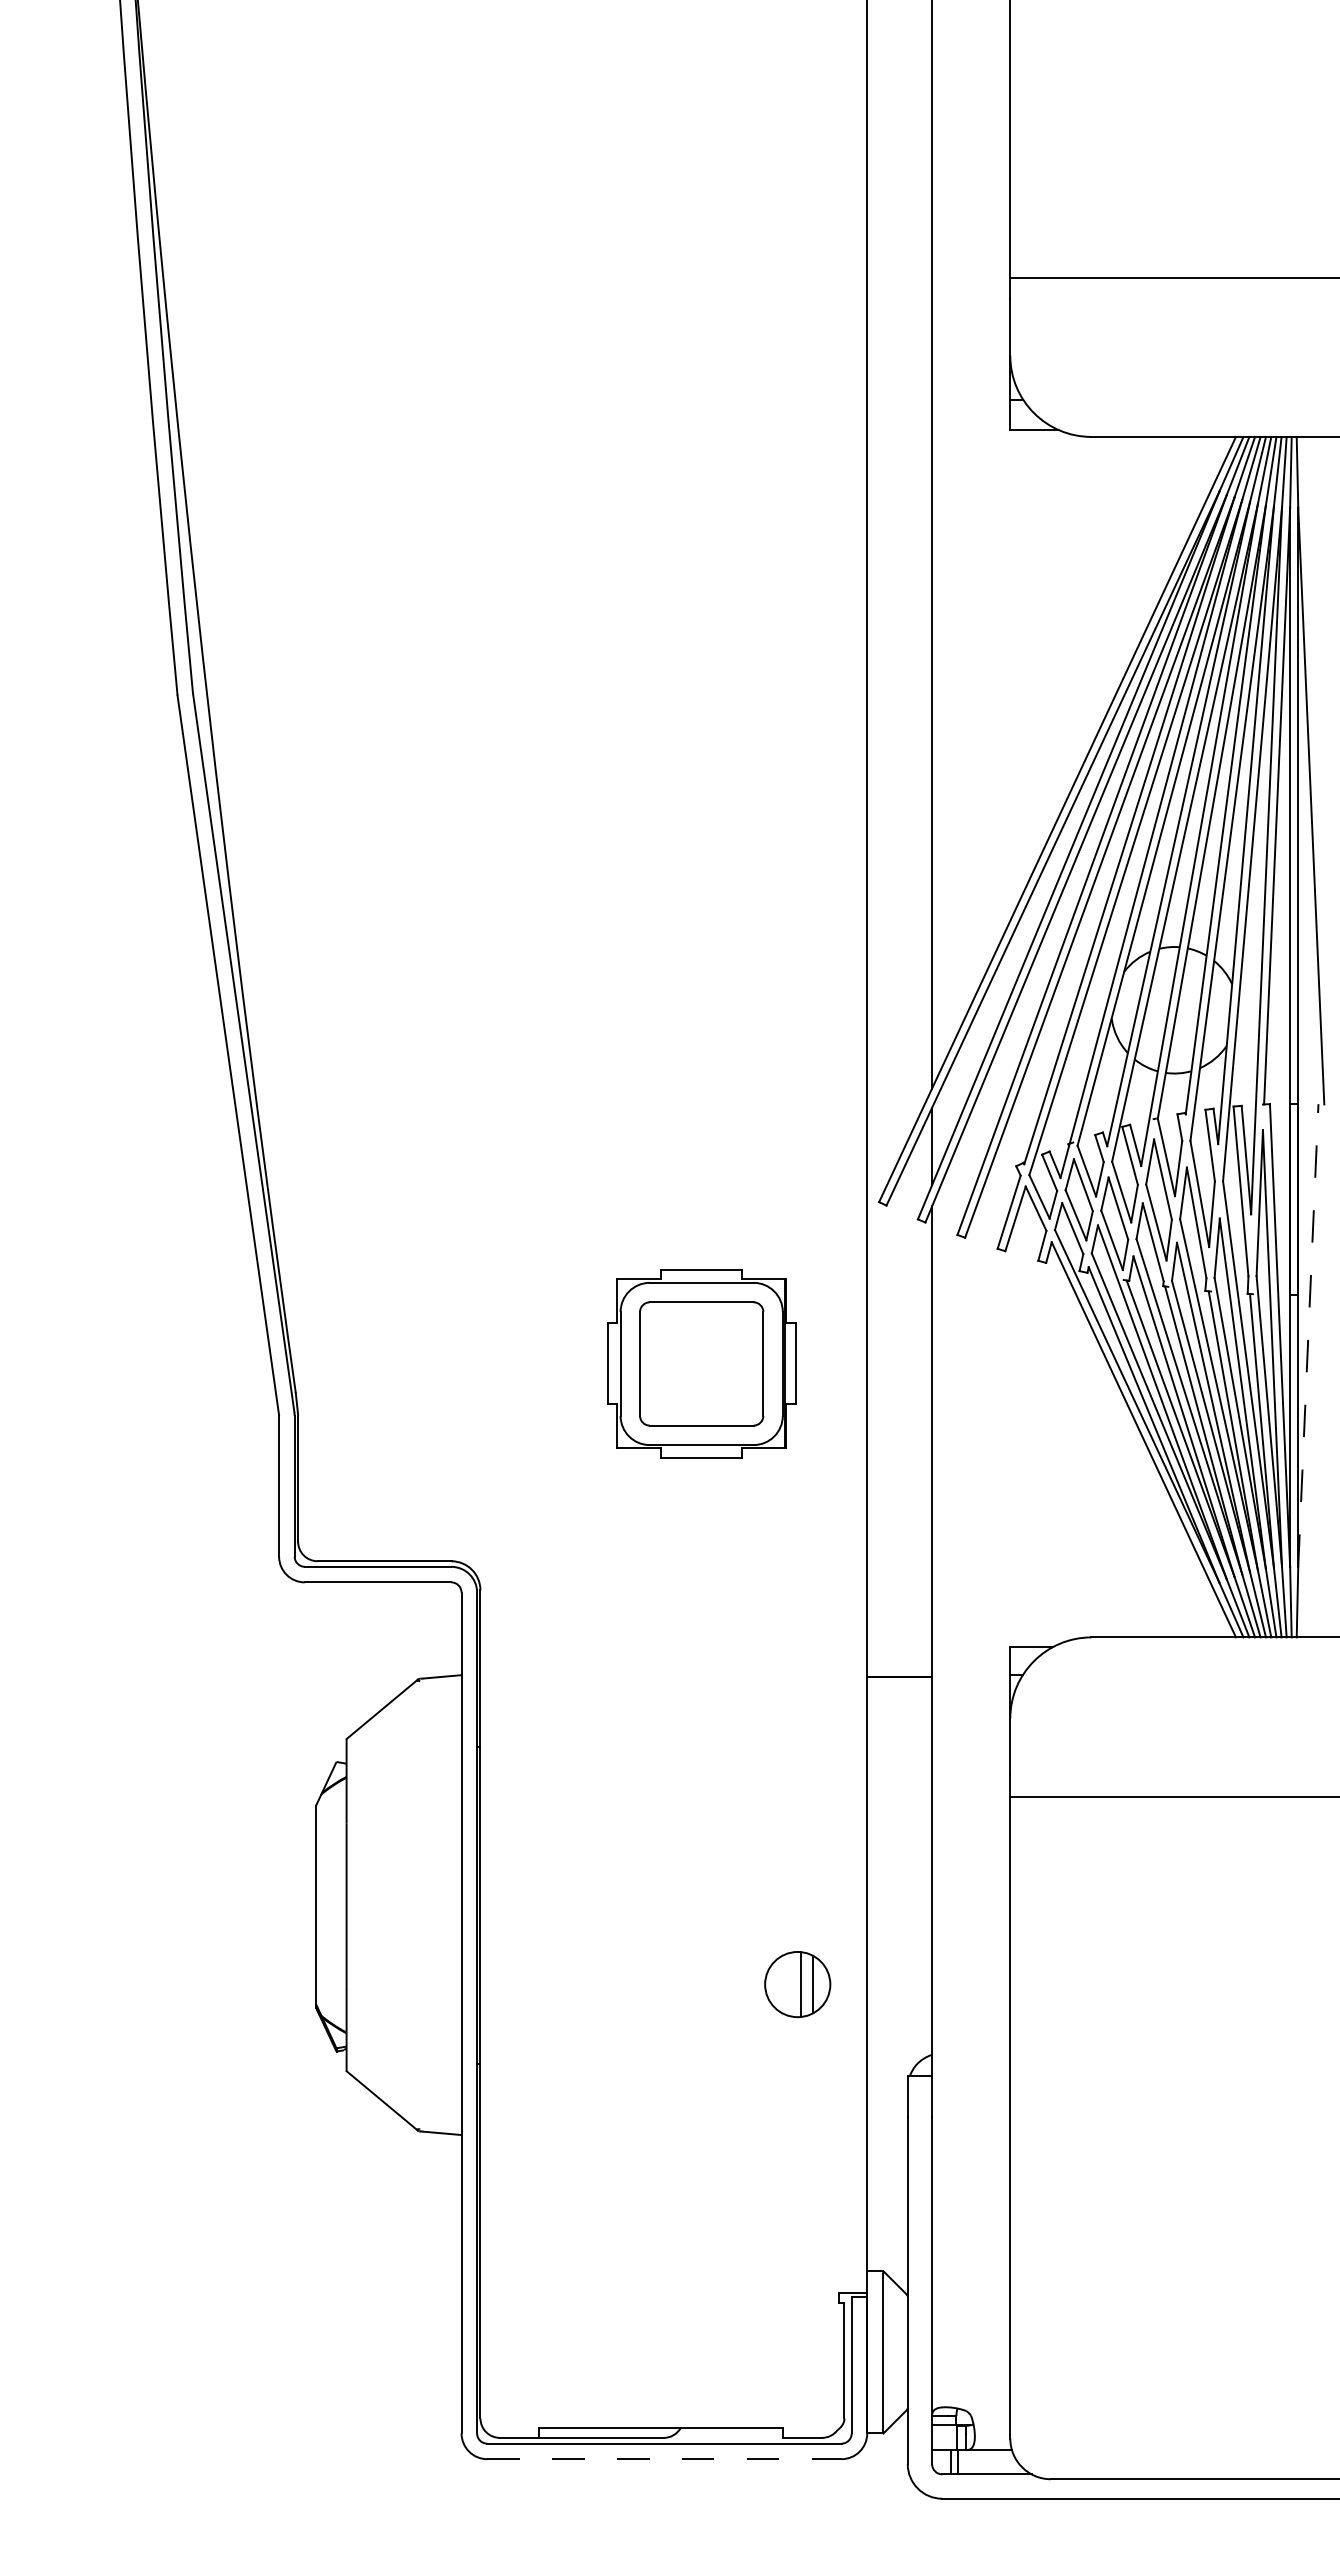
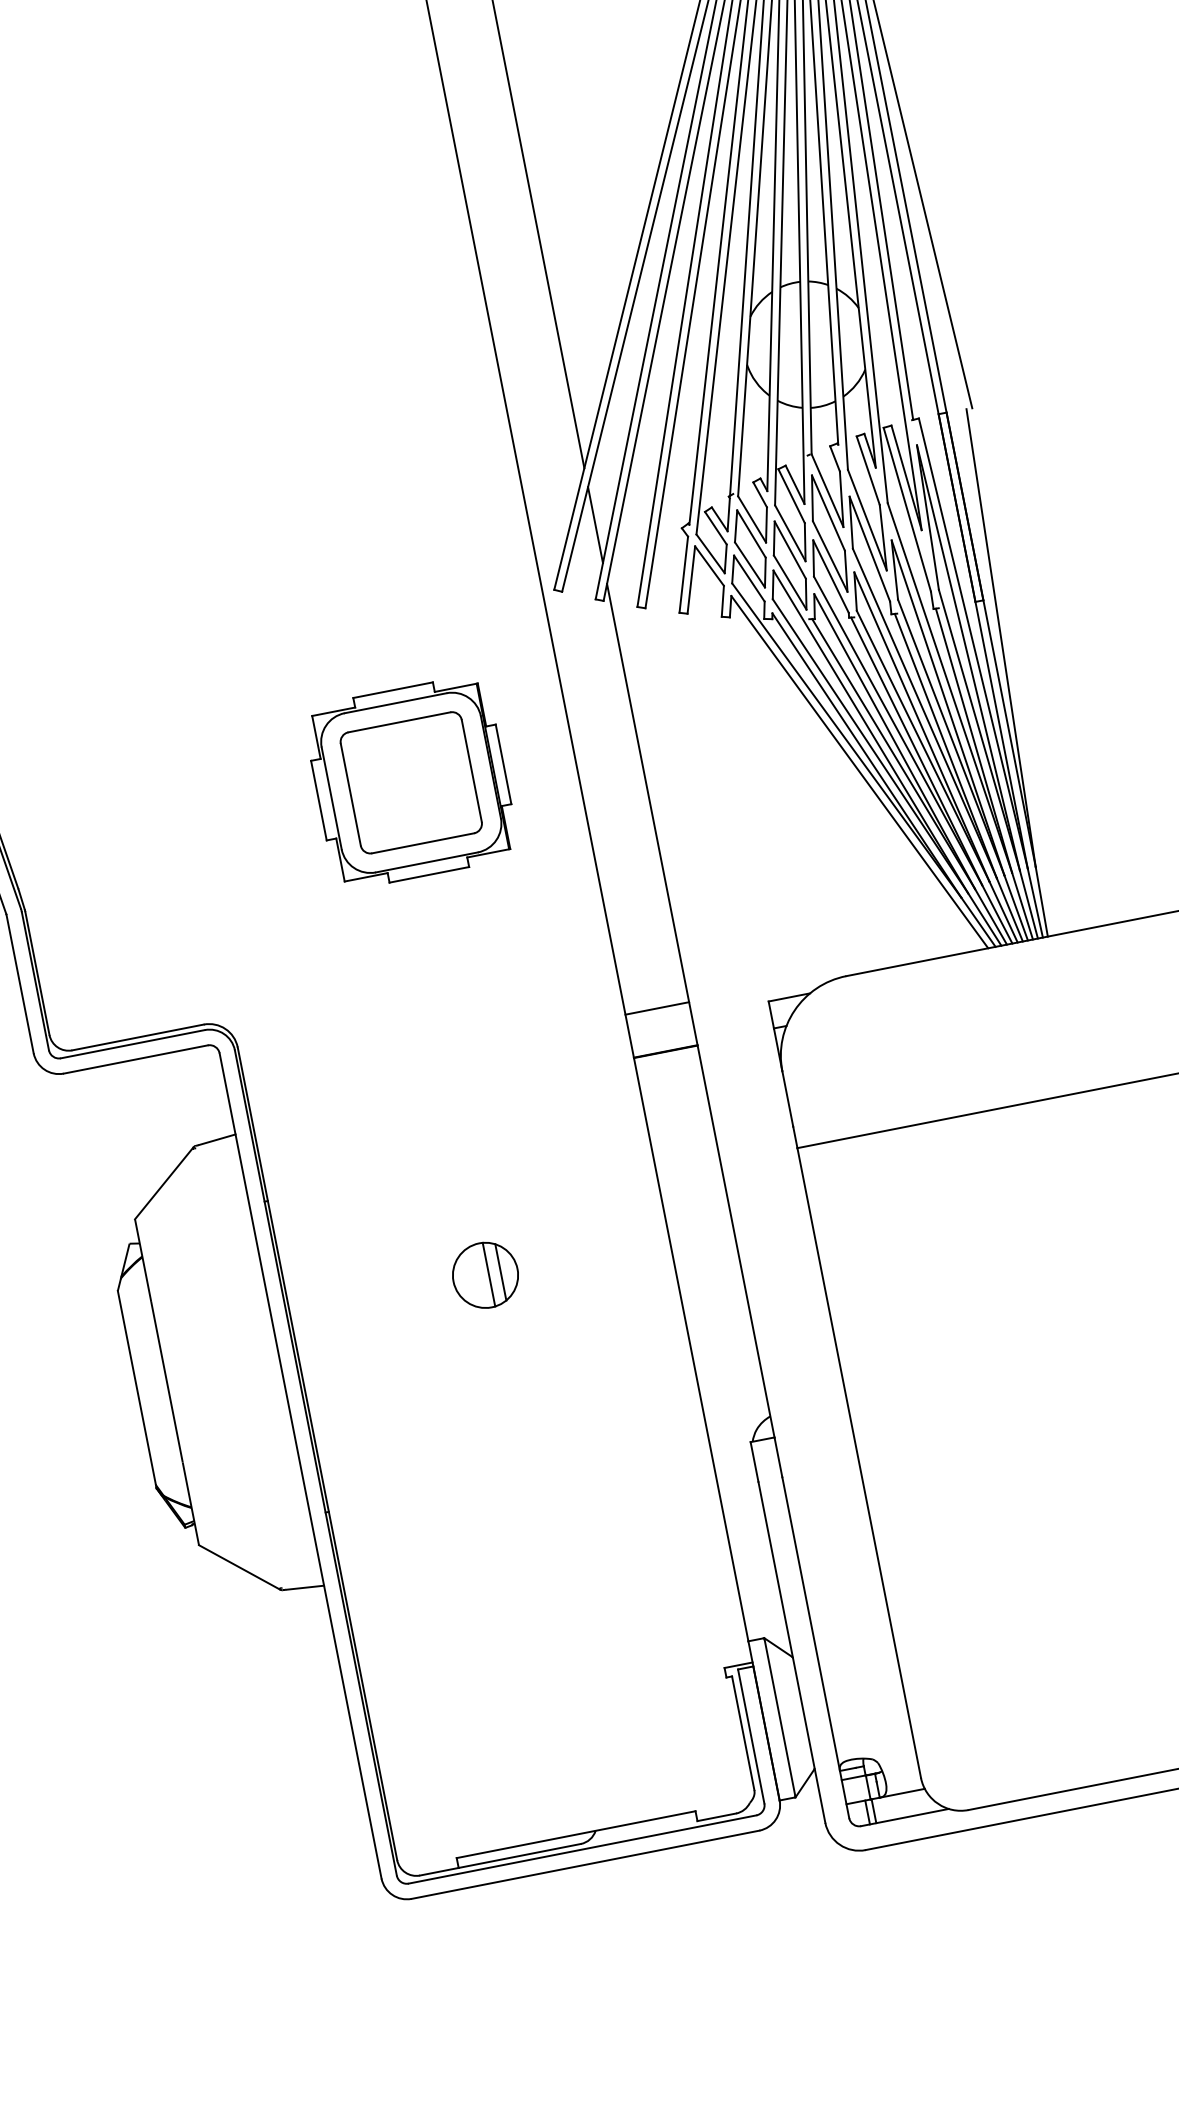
line: (1308, 1335) -> (1001, 638), dashed -> solid
line: (899, 1632) -> (657, 1008), added
part: (797, 1984) -> (485, 1275), moved
line: (664, 2459) -> (585, 1865), dashed -> solid

